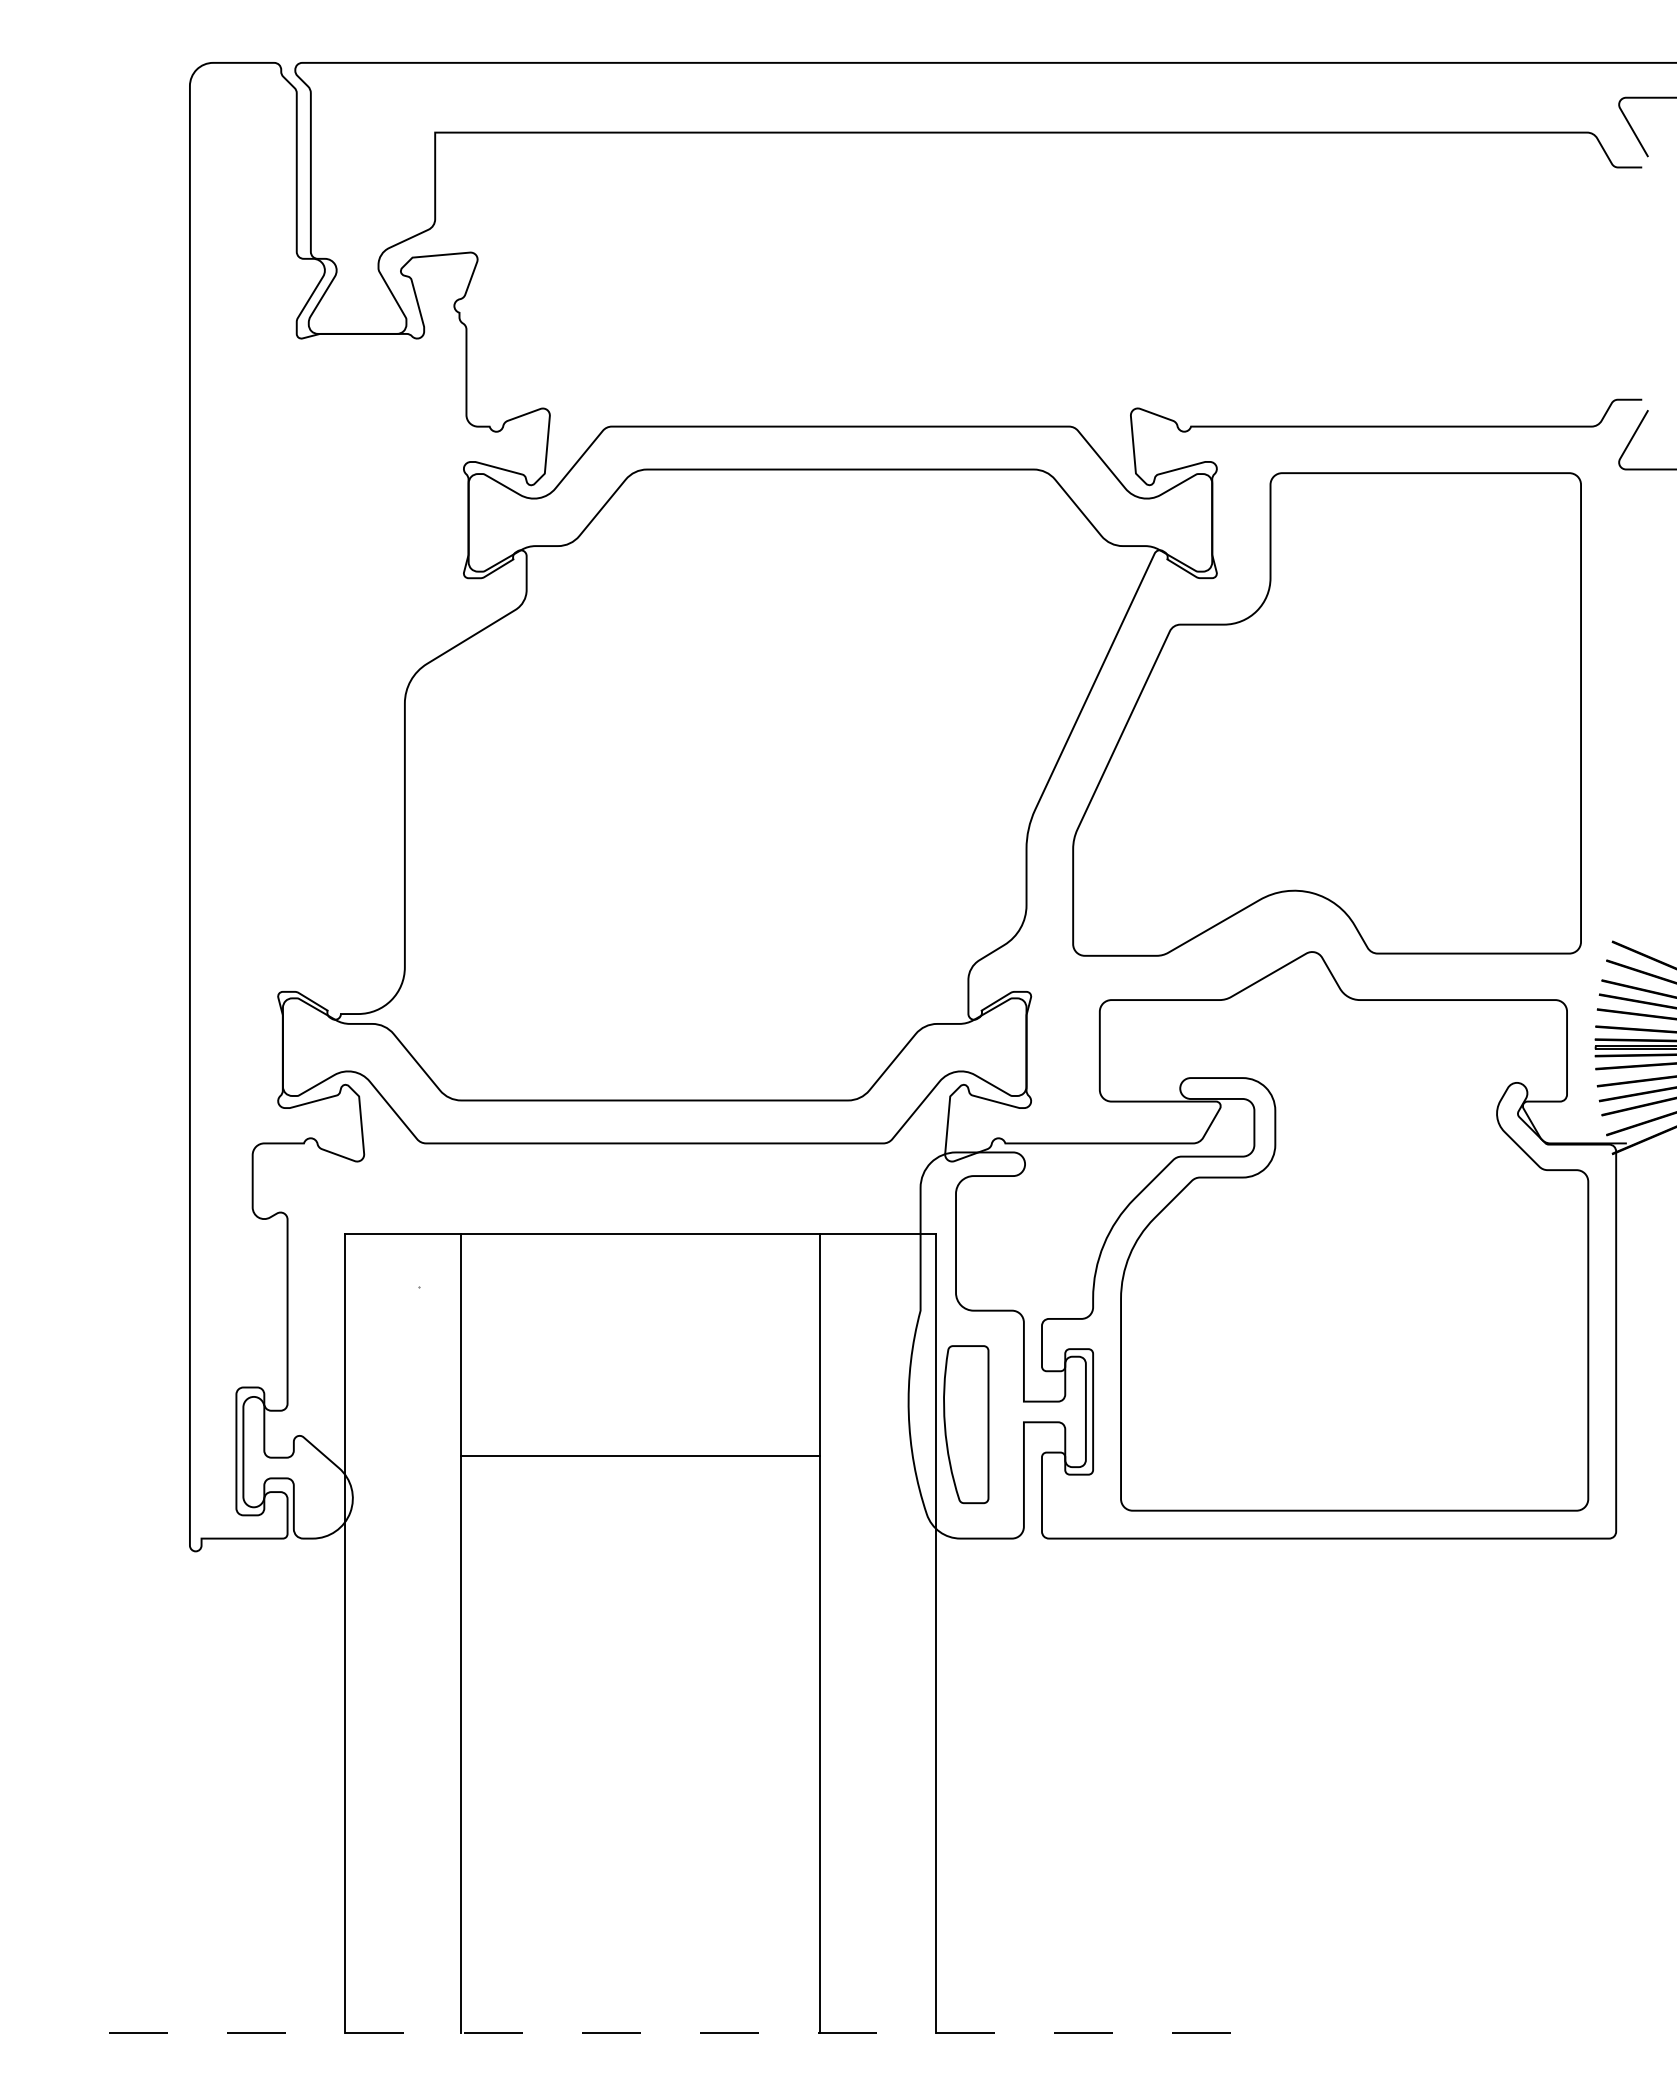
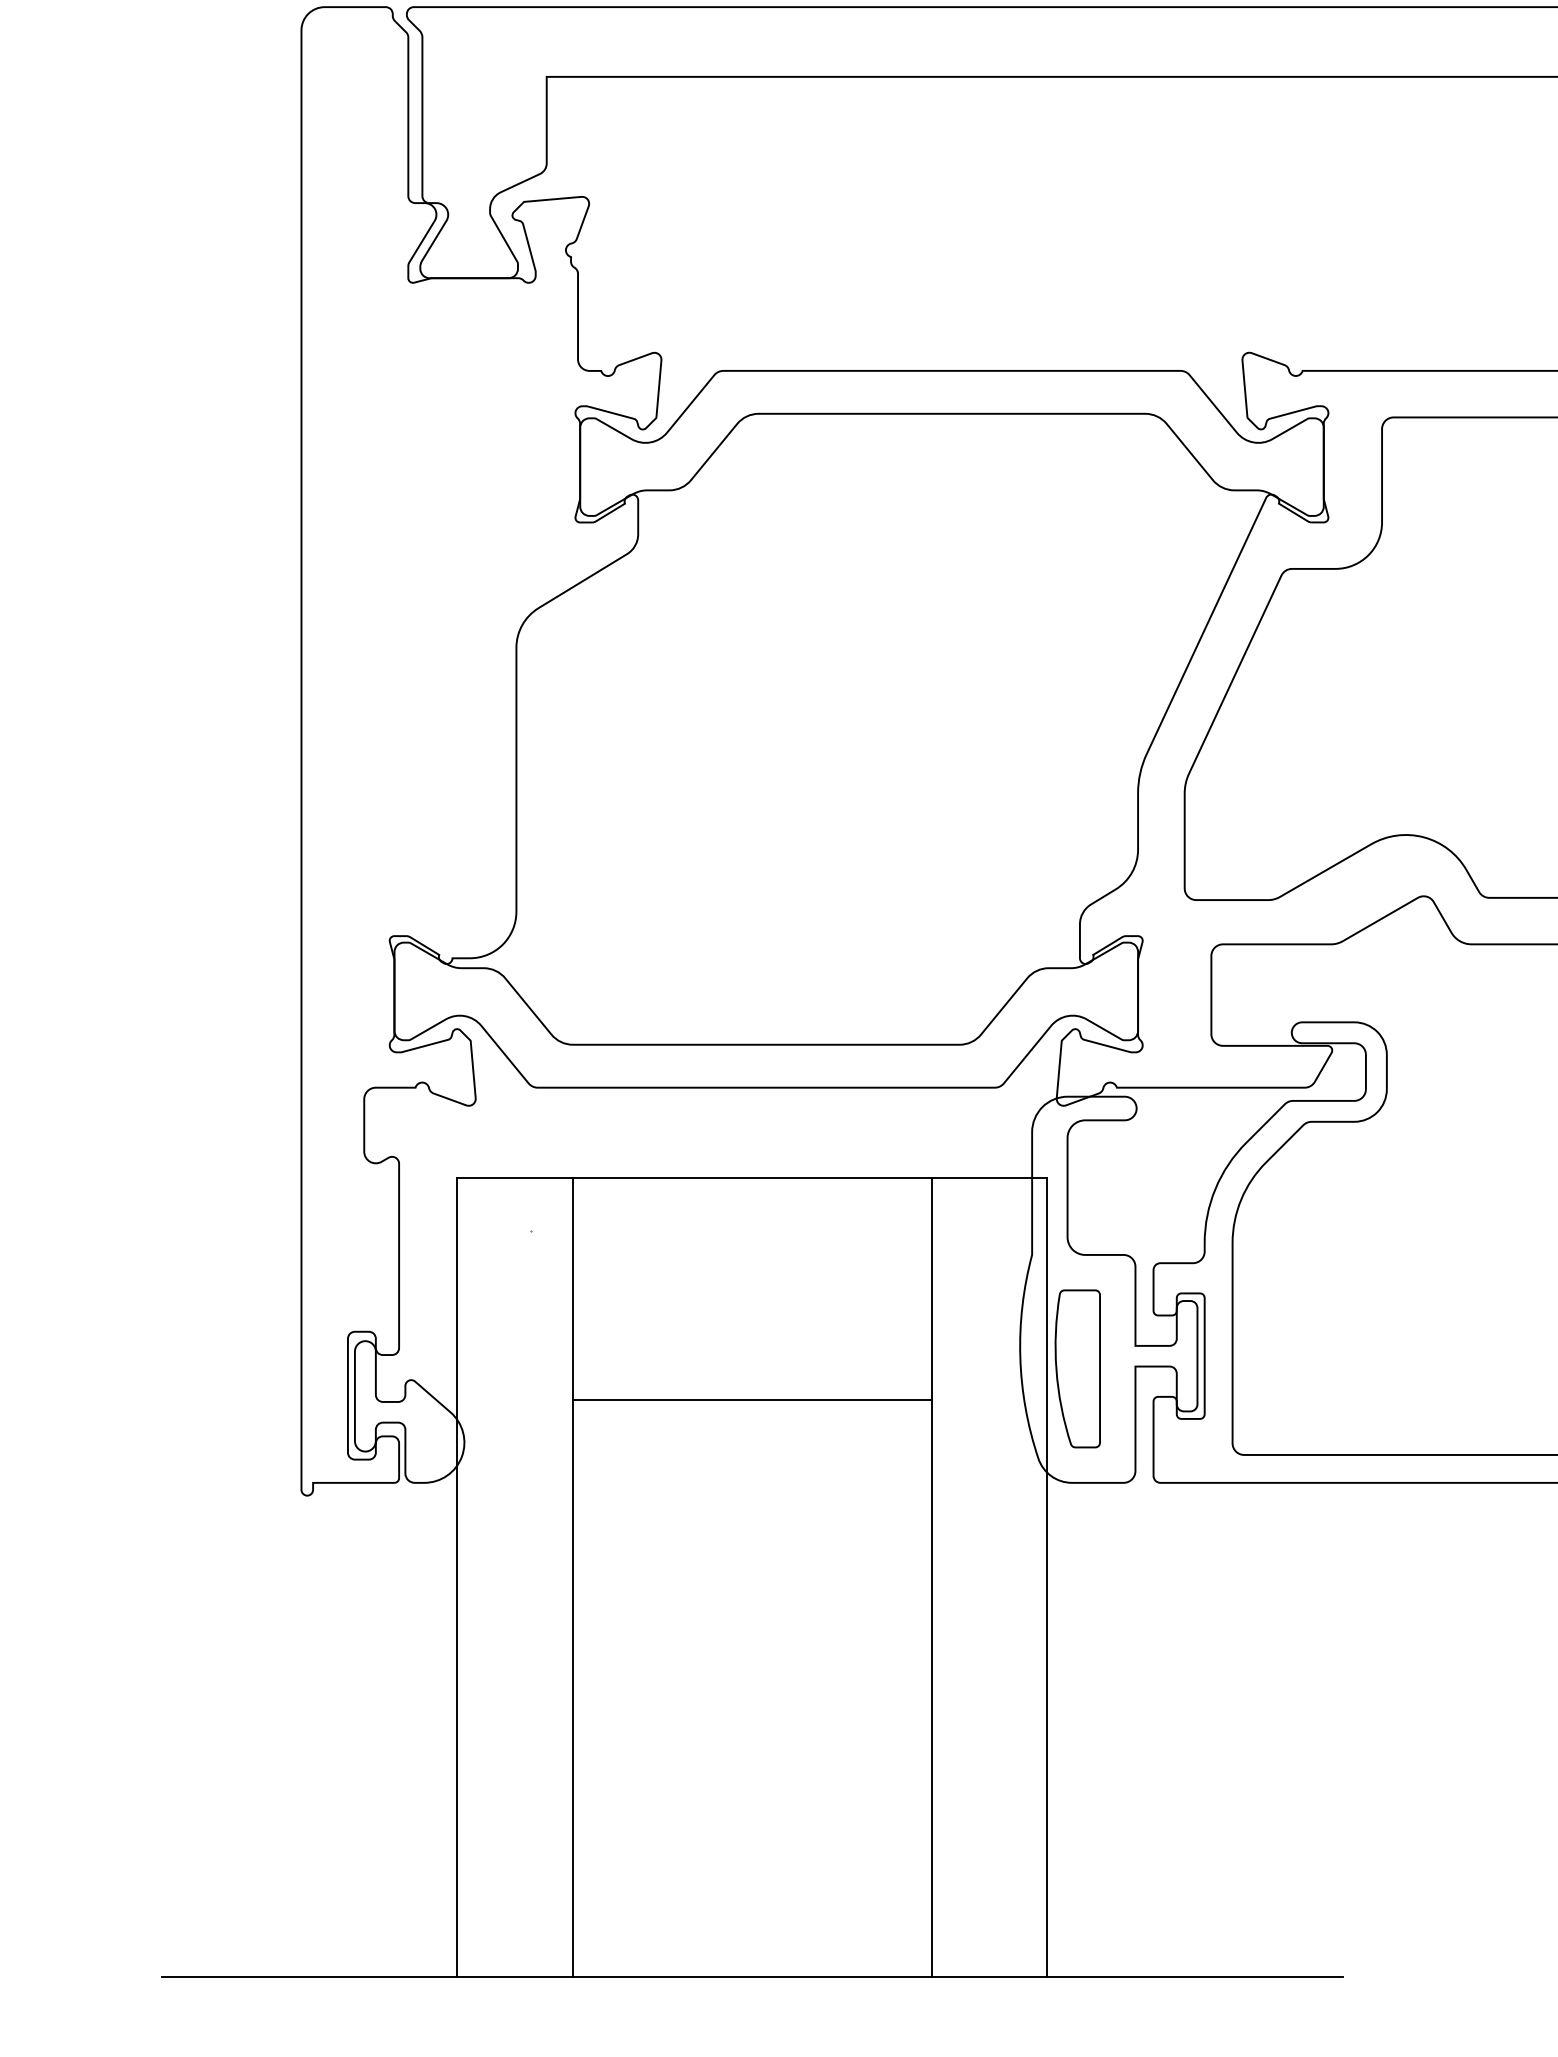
line: (640, 2033) -> (752, 1977), dashed -> solid

